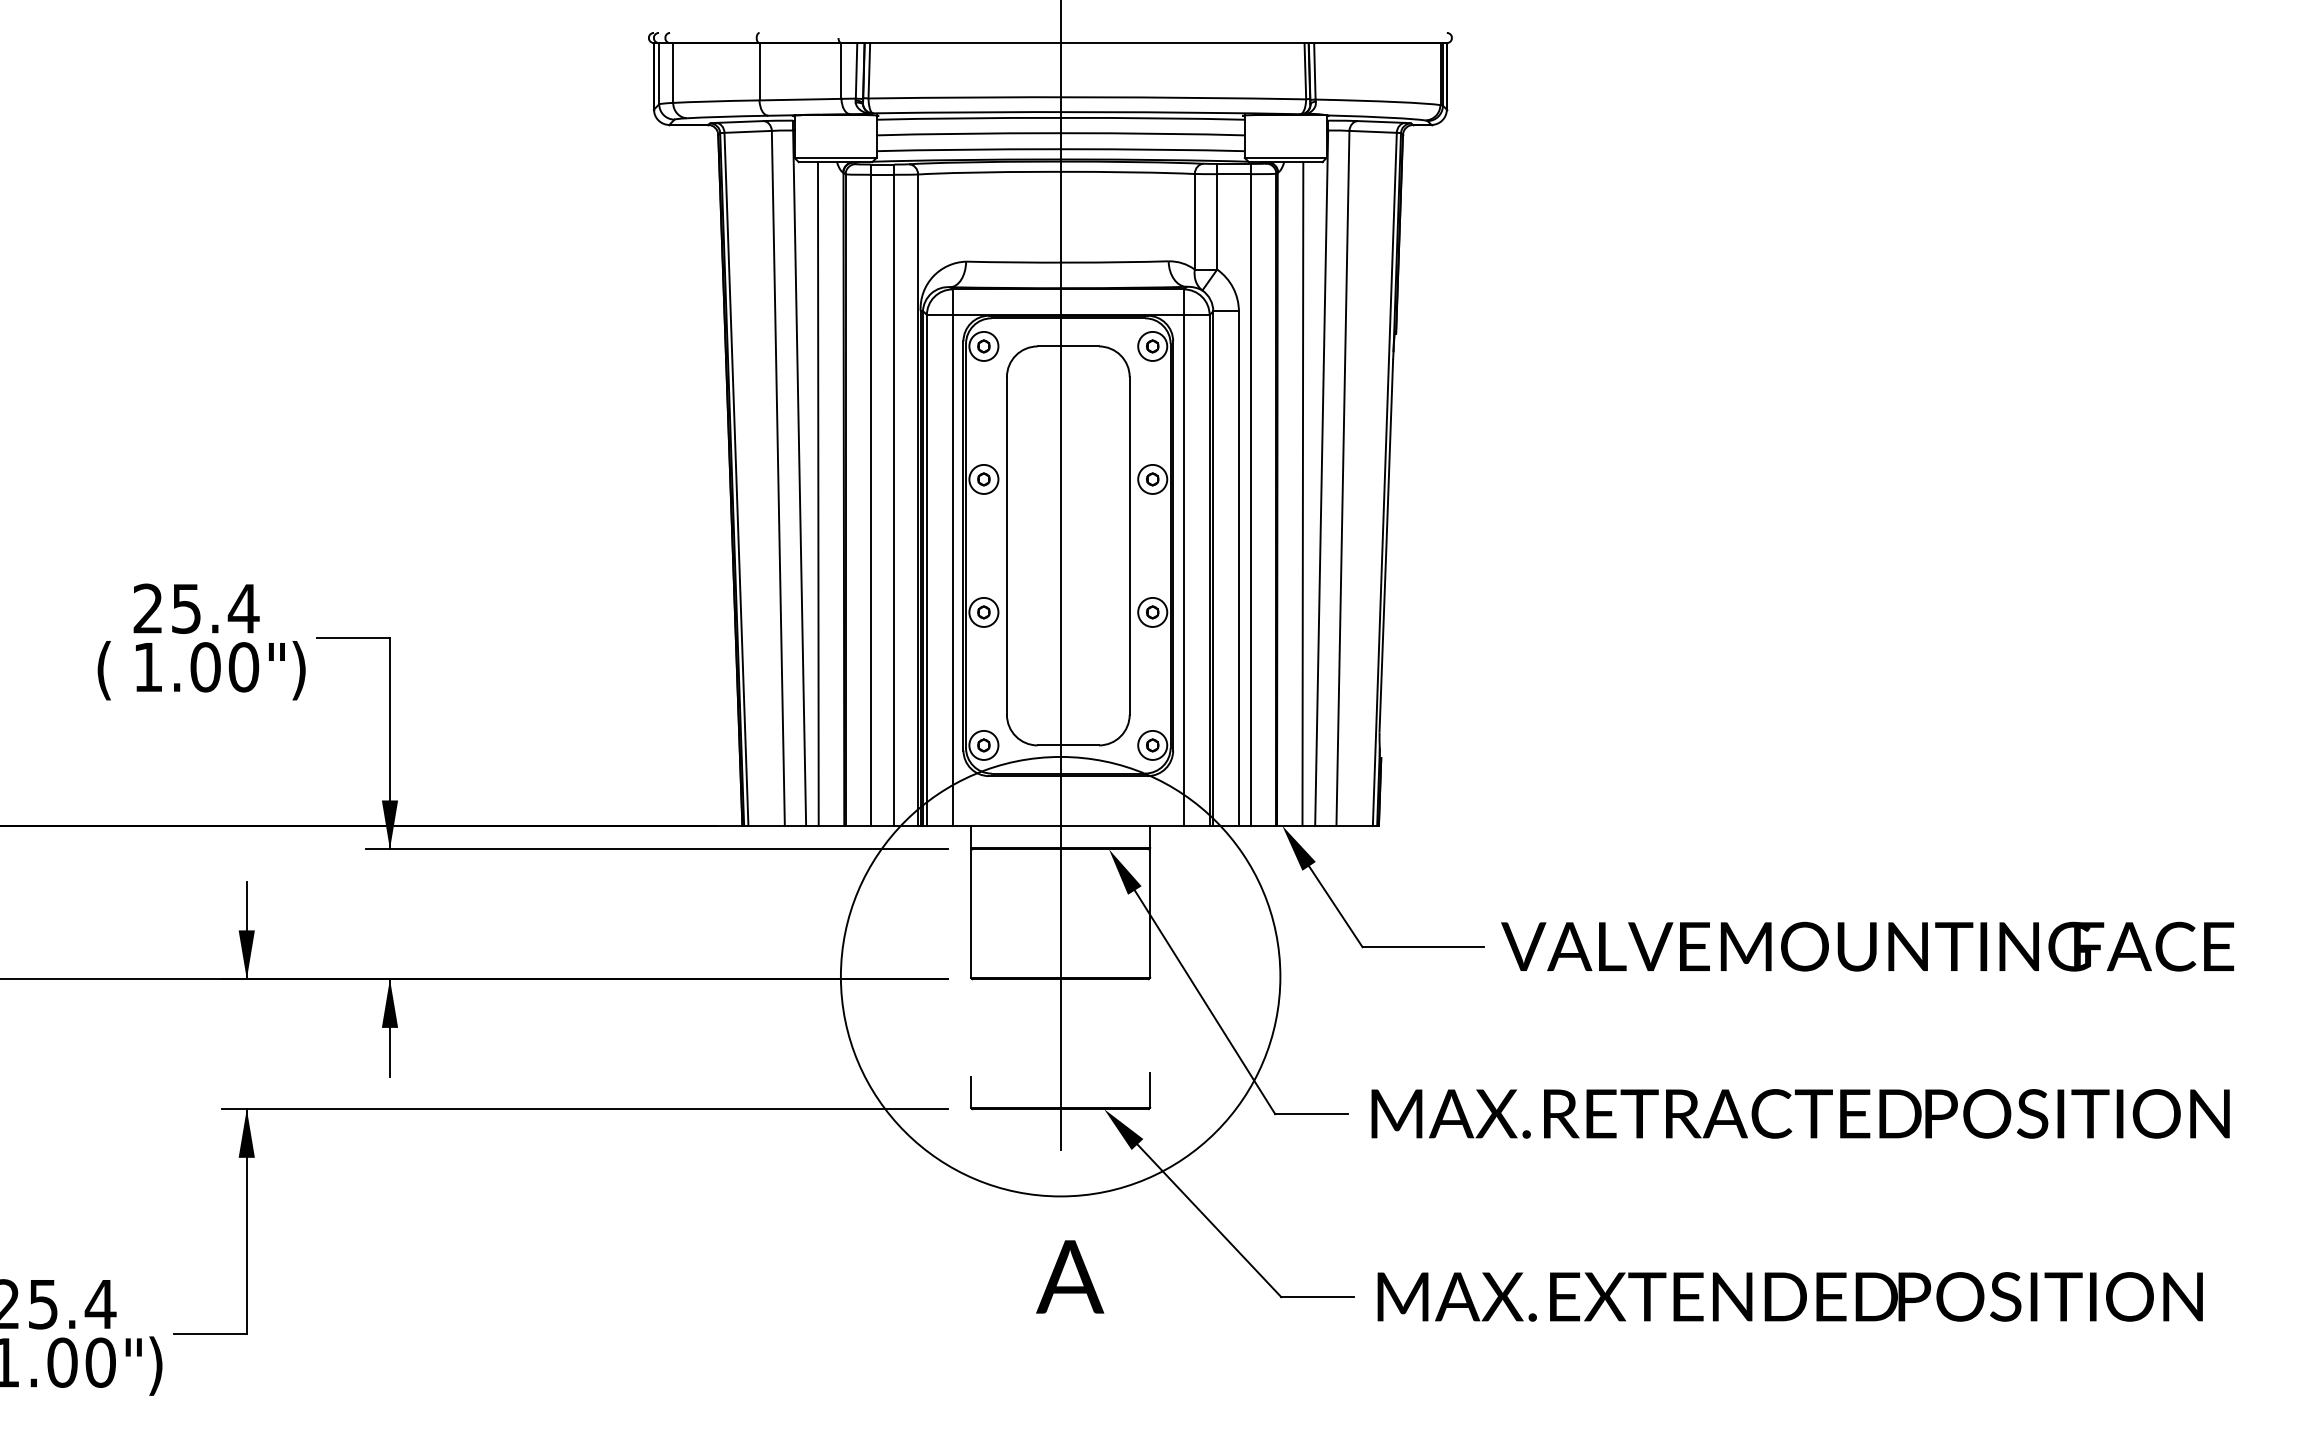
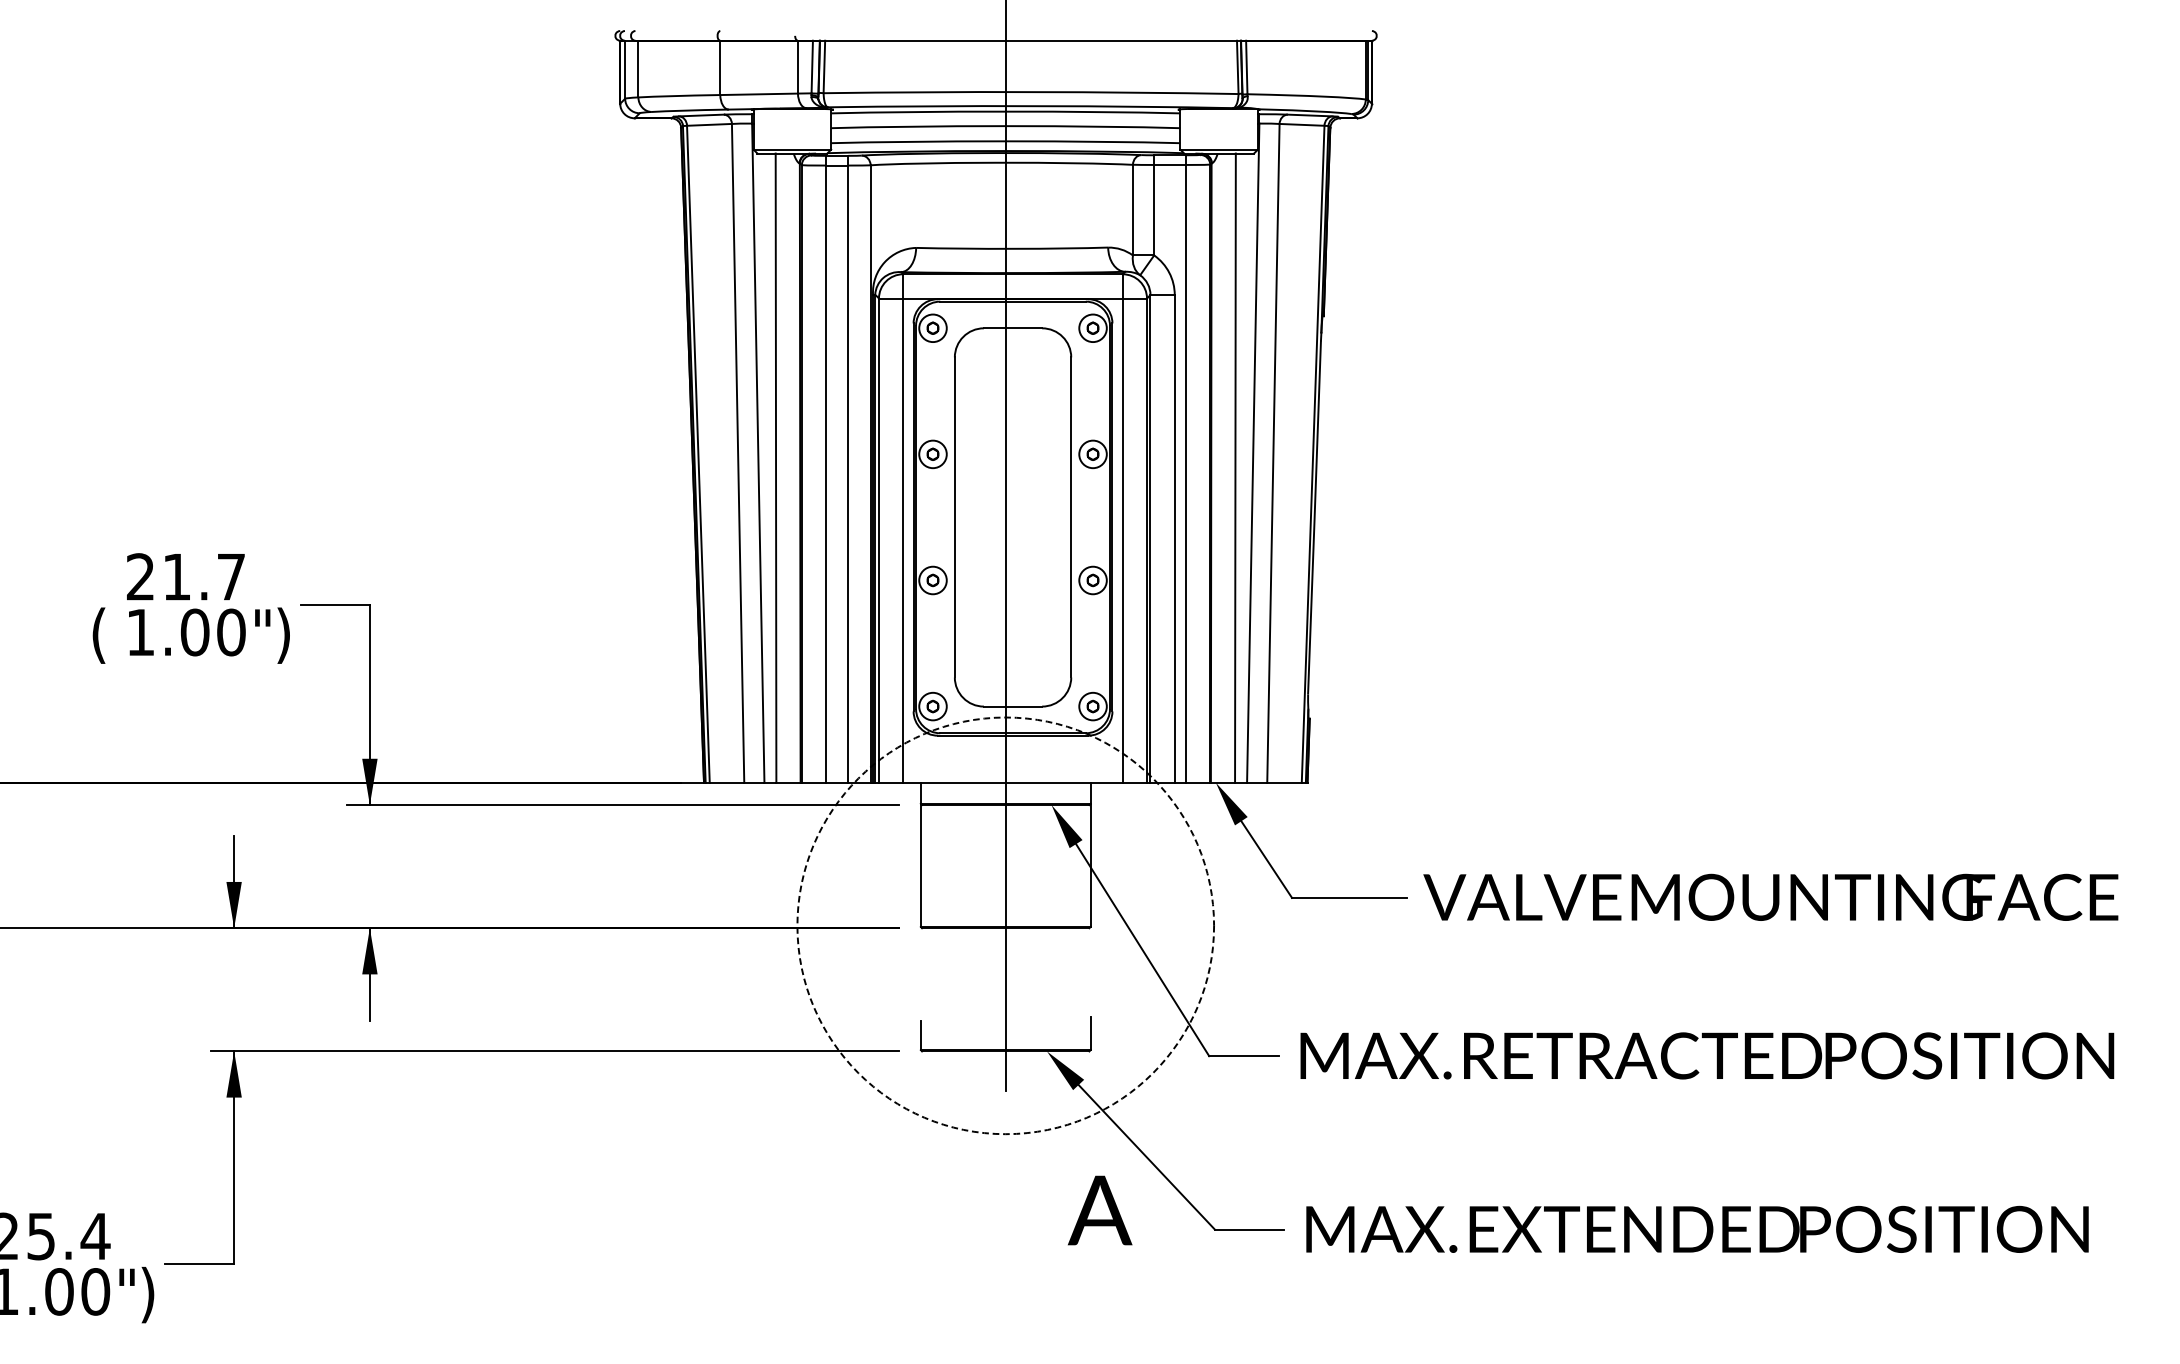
text: (215, 608) -> (204, 576), 25.4 -> 21.7
circle: (1060, 976) -> (1005, 925), solid -> dashed
text: (1070, 1276) -> (1100, 1210), moved

